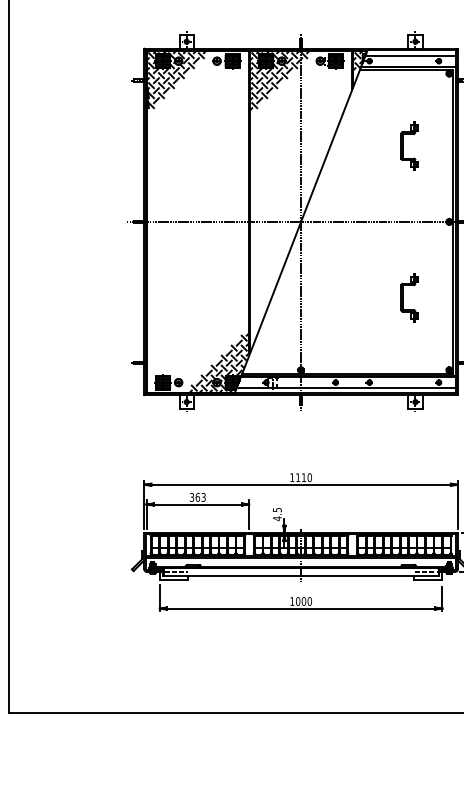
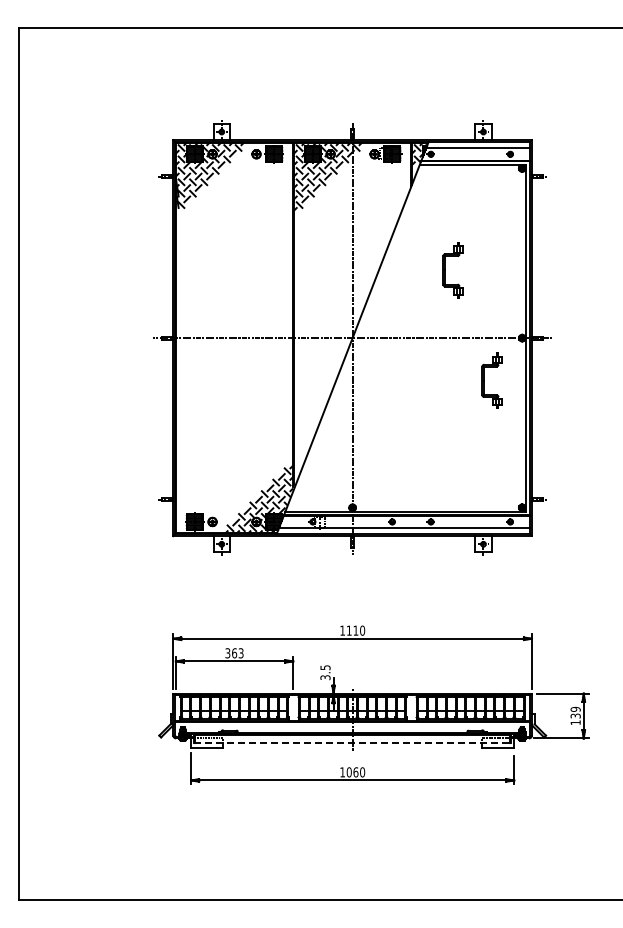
part: (403, 146) -> (445, 270), moved
part: (403, 297) -> (484, 380), moved
text: (277, 518) -> (325, 677), 4.5 -> 3.5
line: (301, 576) -> (353, 743), solid -> dashed
text: (303, 600) -> (355, 771), 1000 -> 1060

